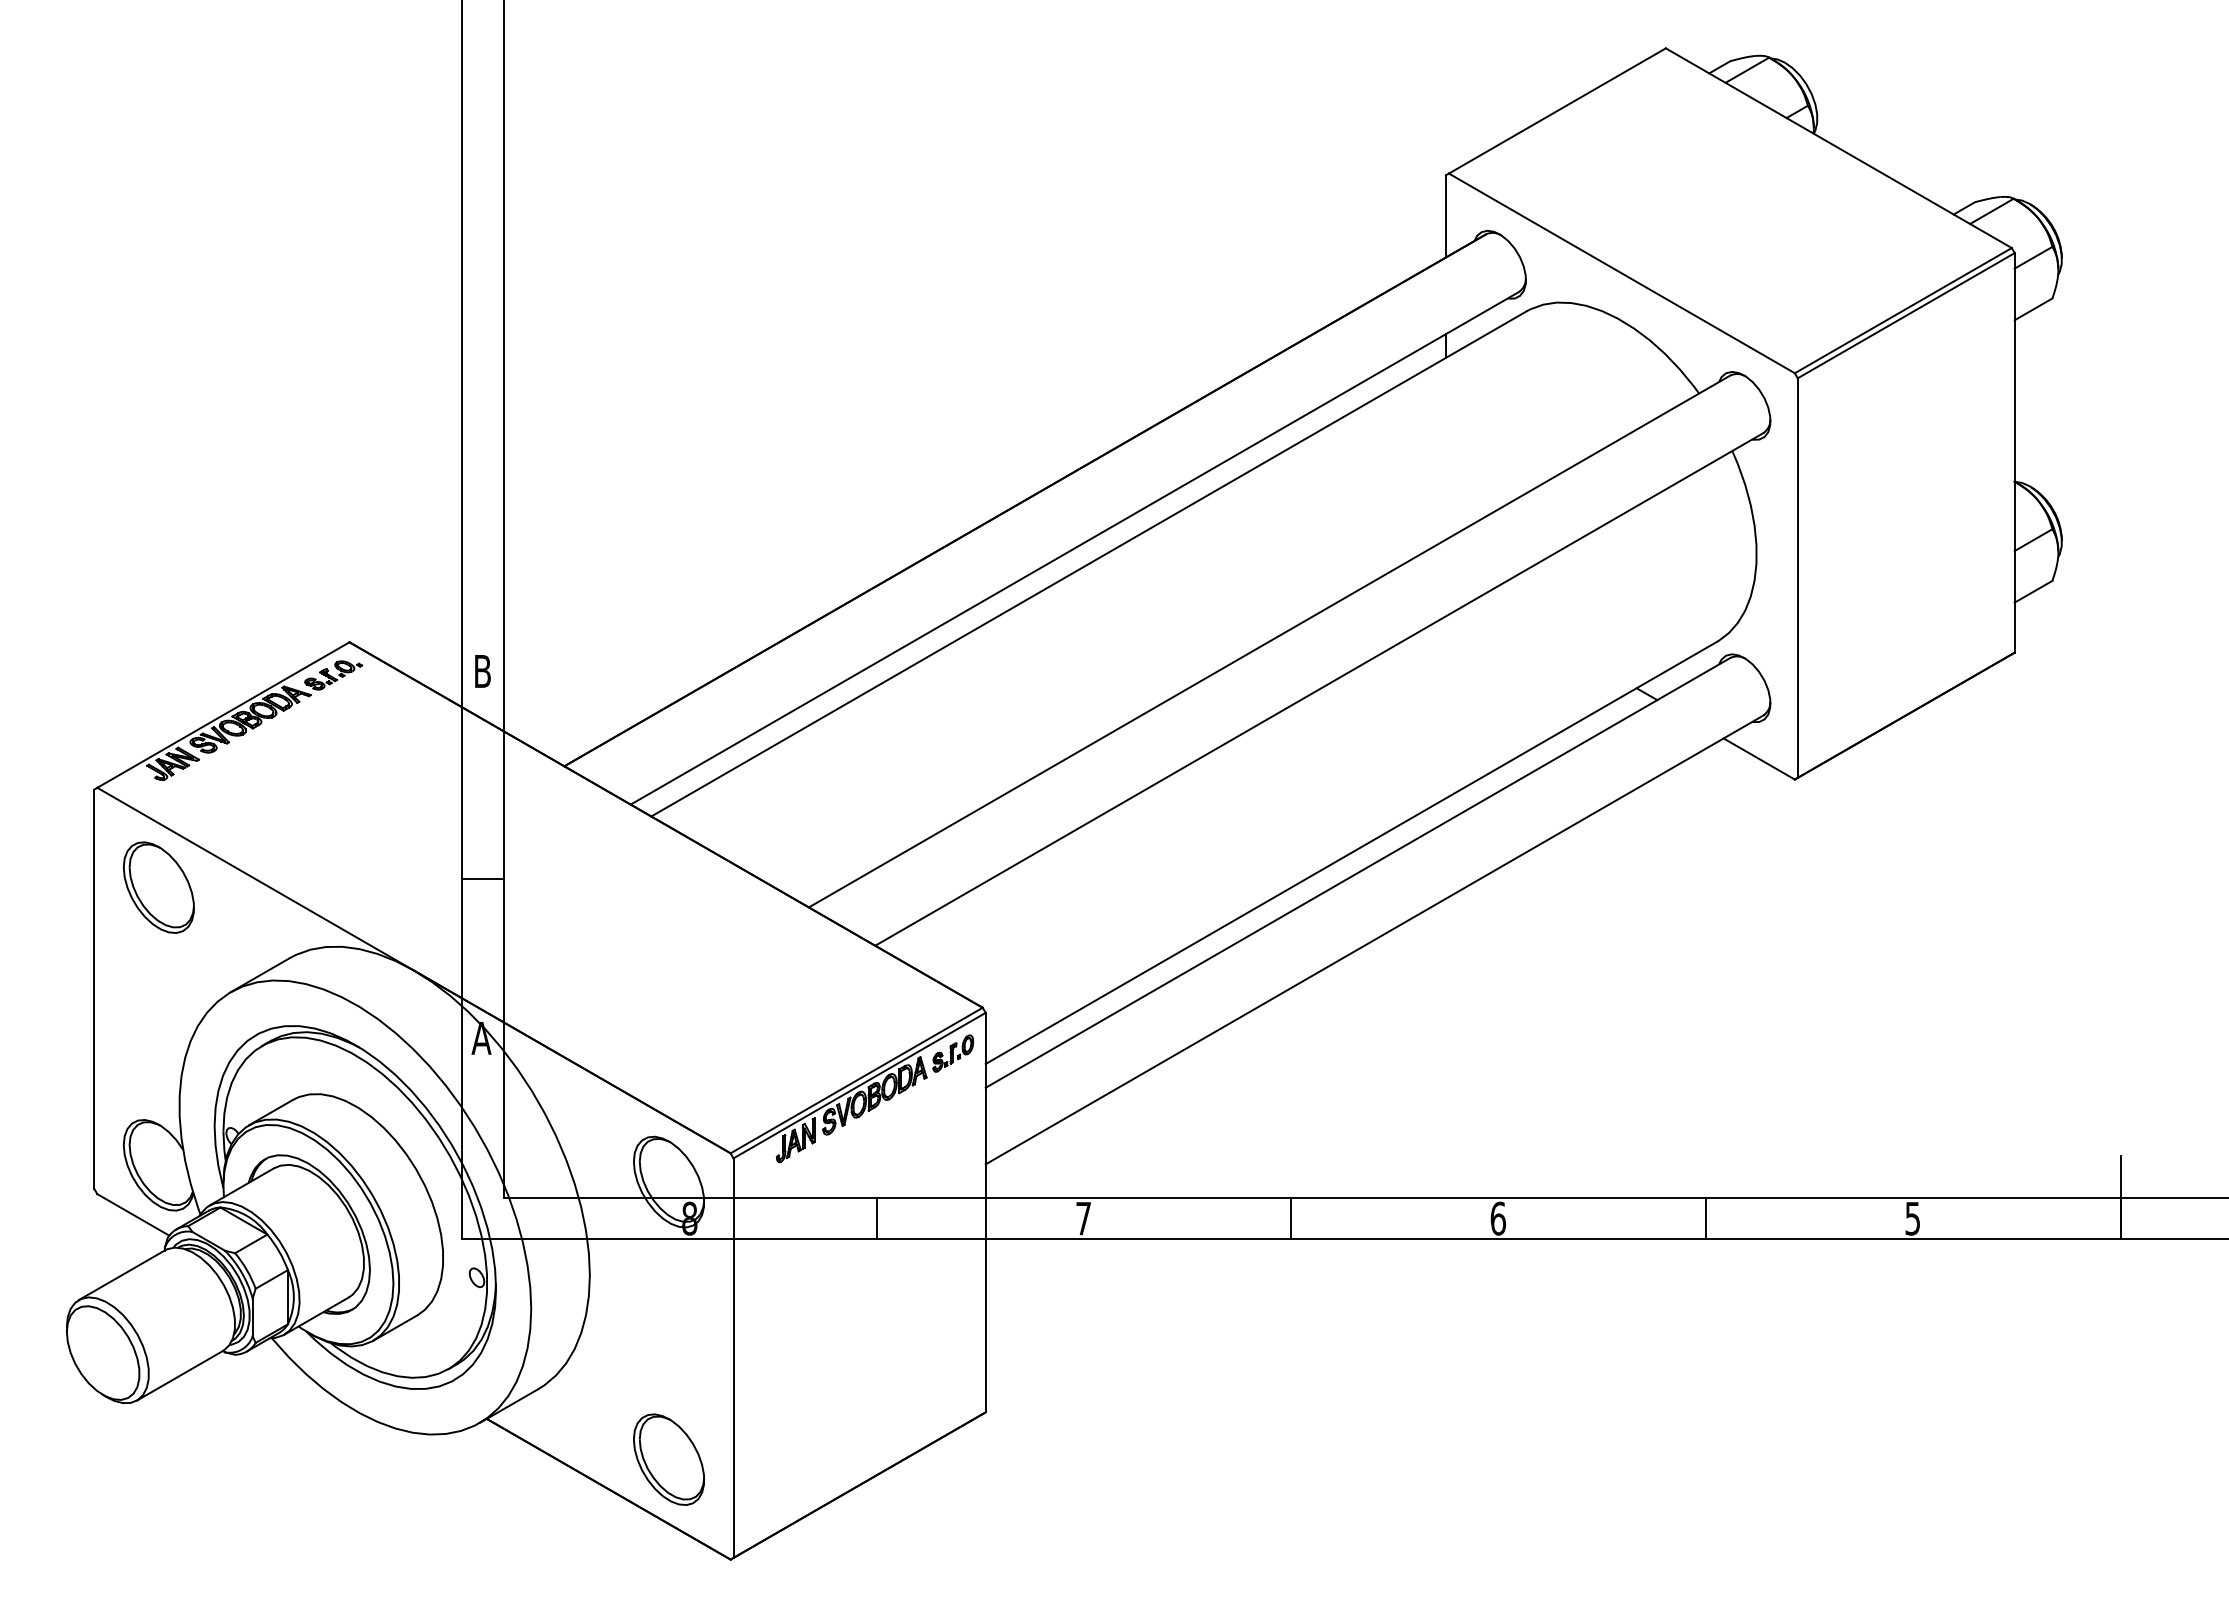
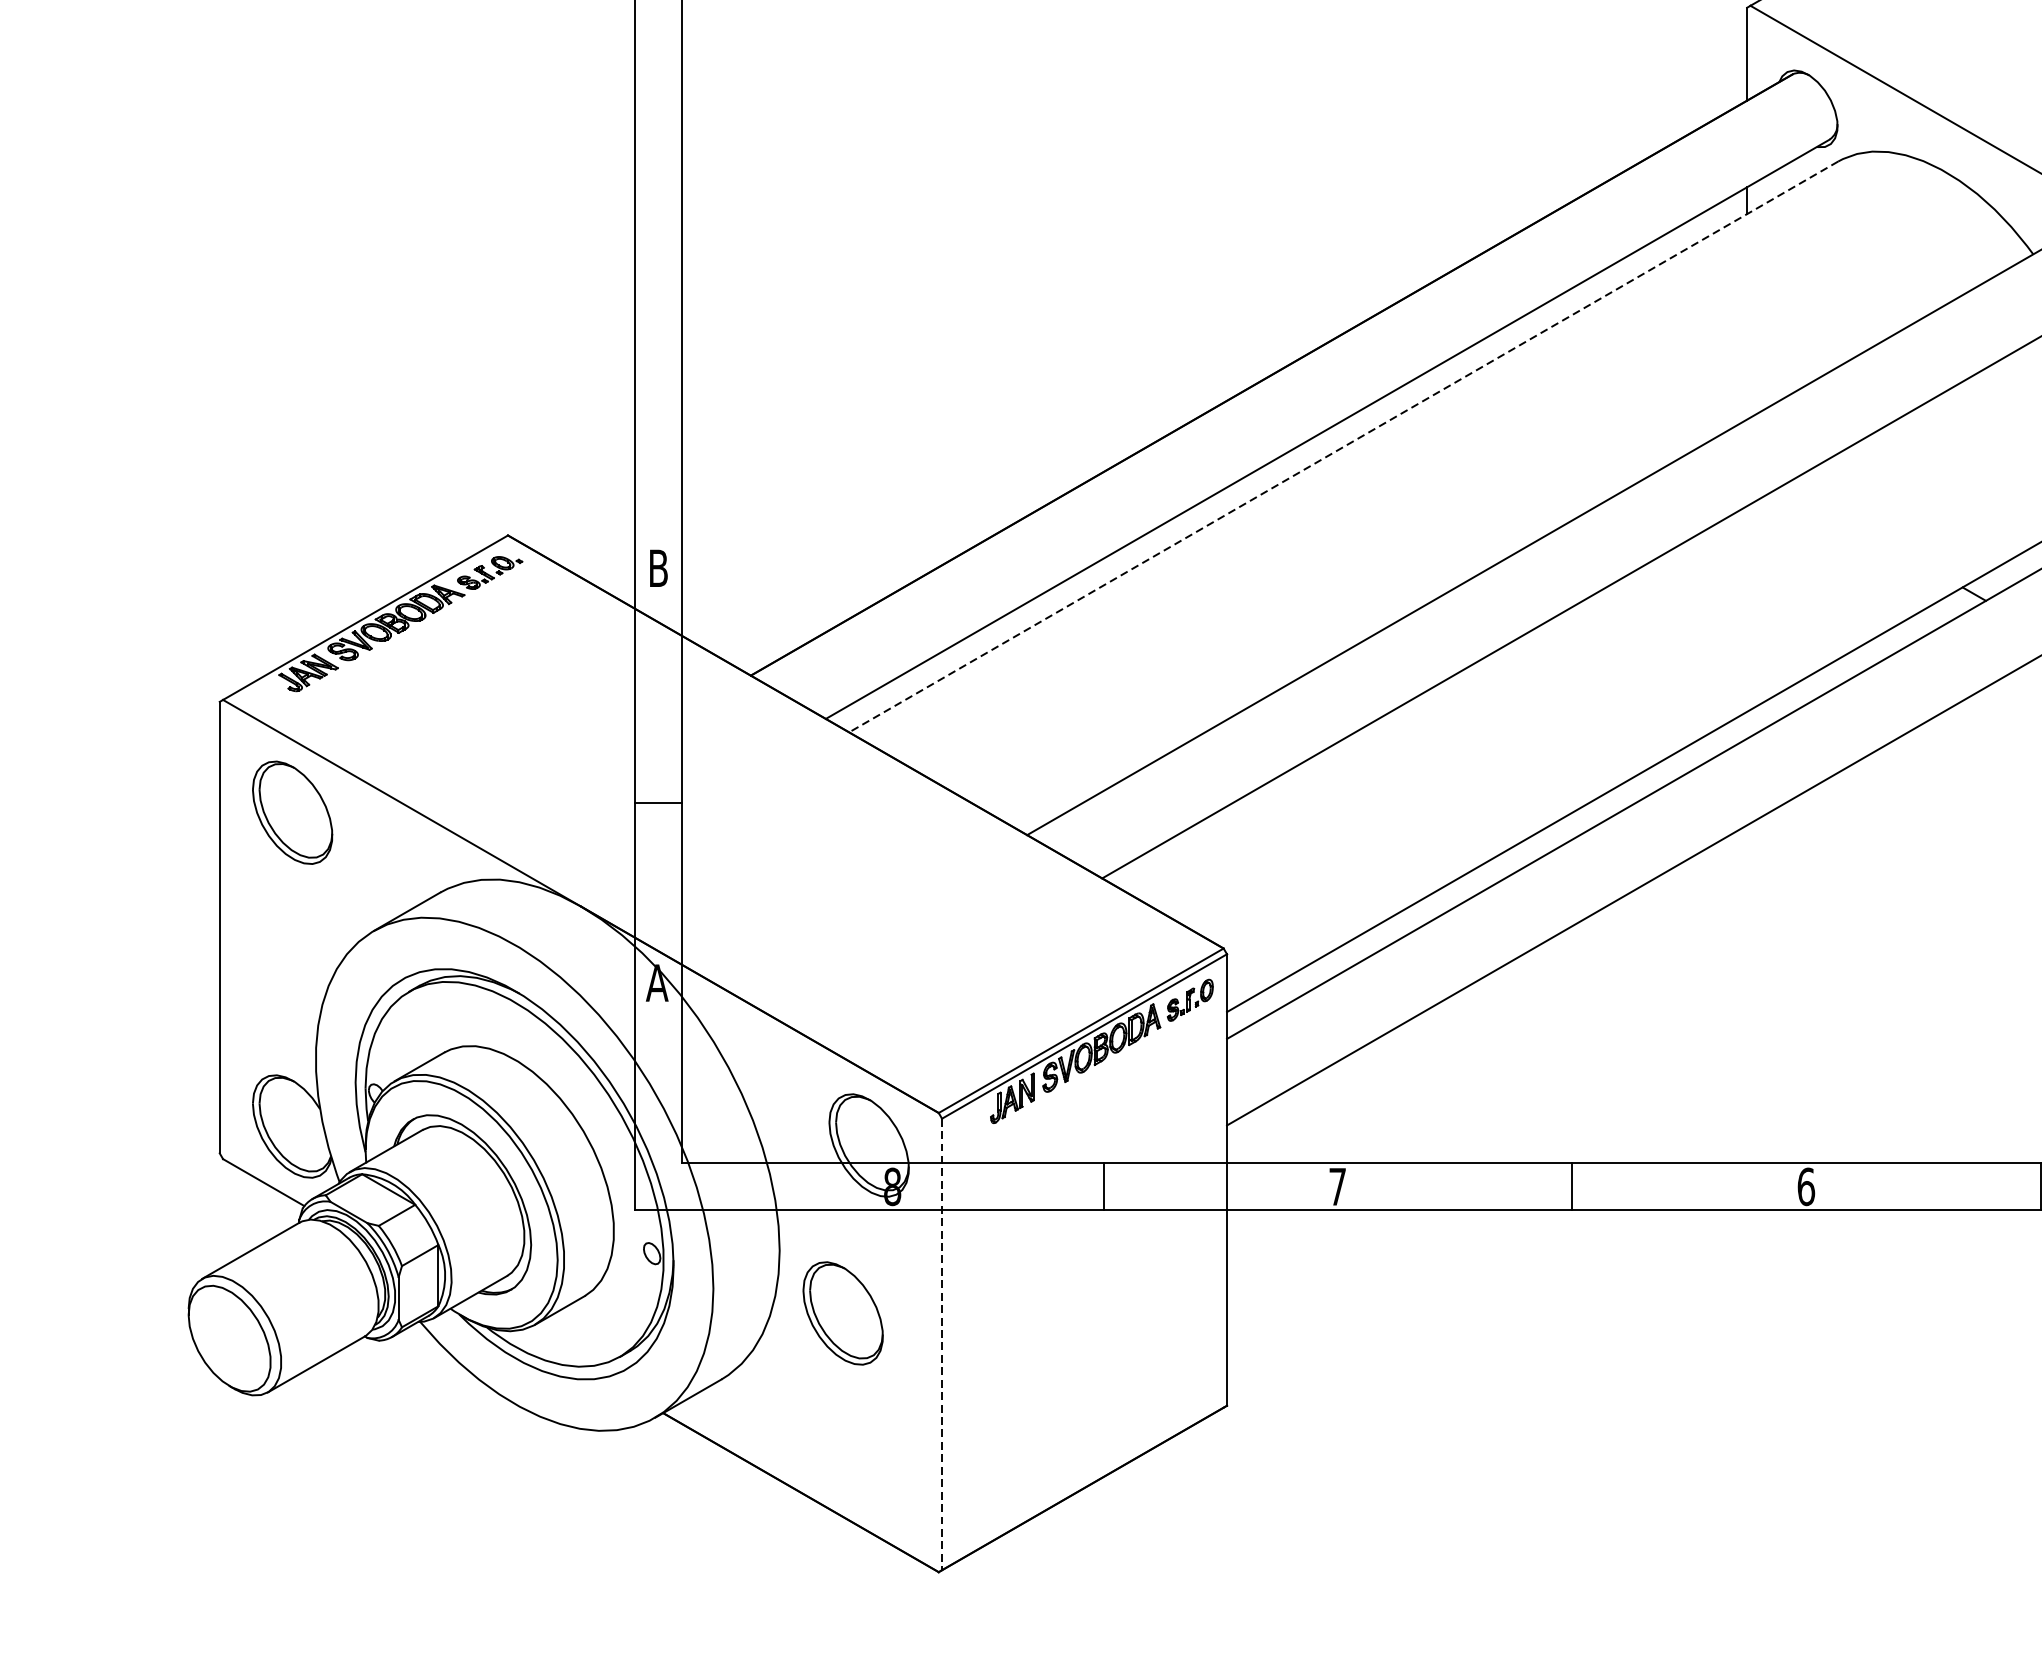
line: (1088, 564) -> (1343, 447), solid -> dashed
line: (733, 1358) -> (941, 1344), solid -> dashed
part: (668, 1459) -> (842, 1313), moved

